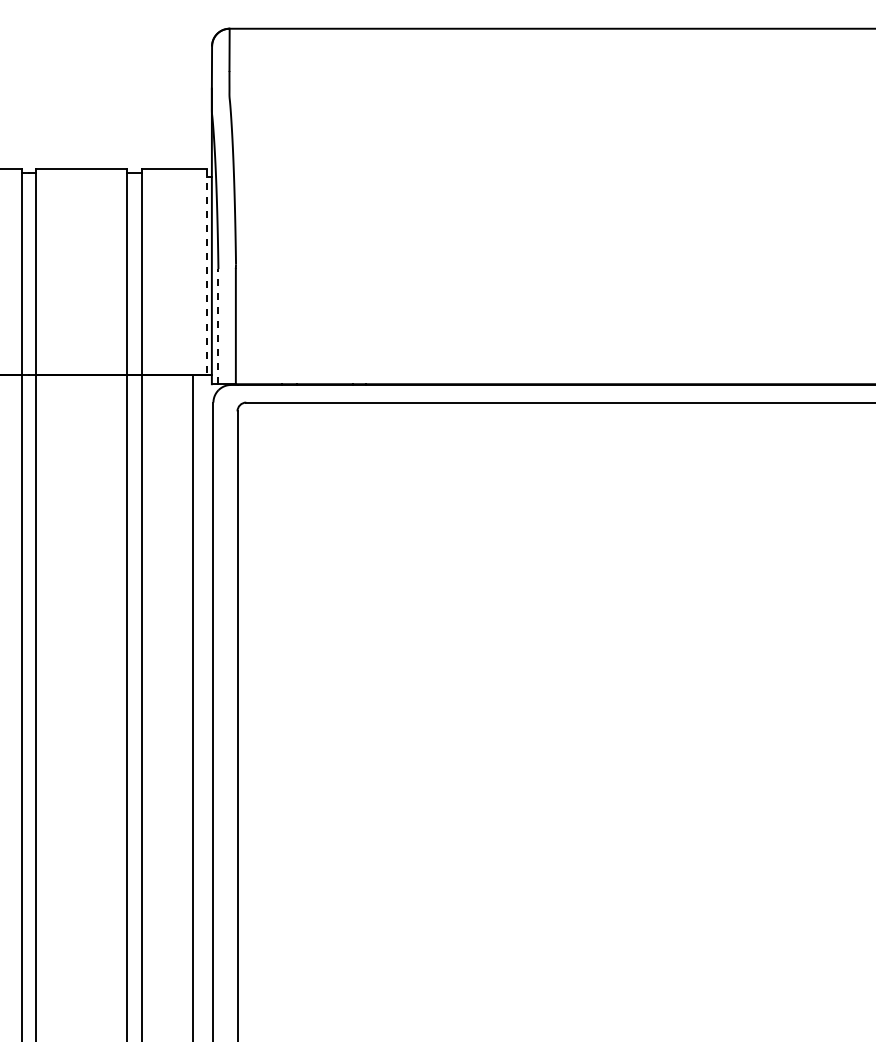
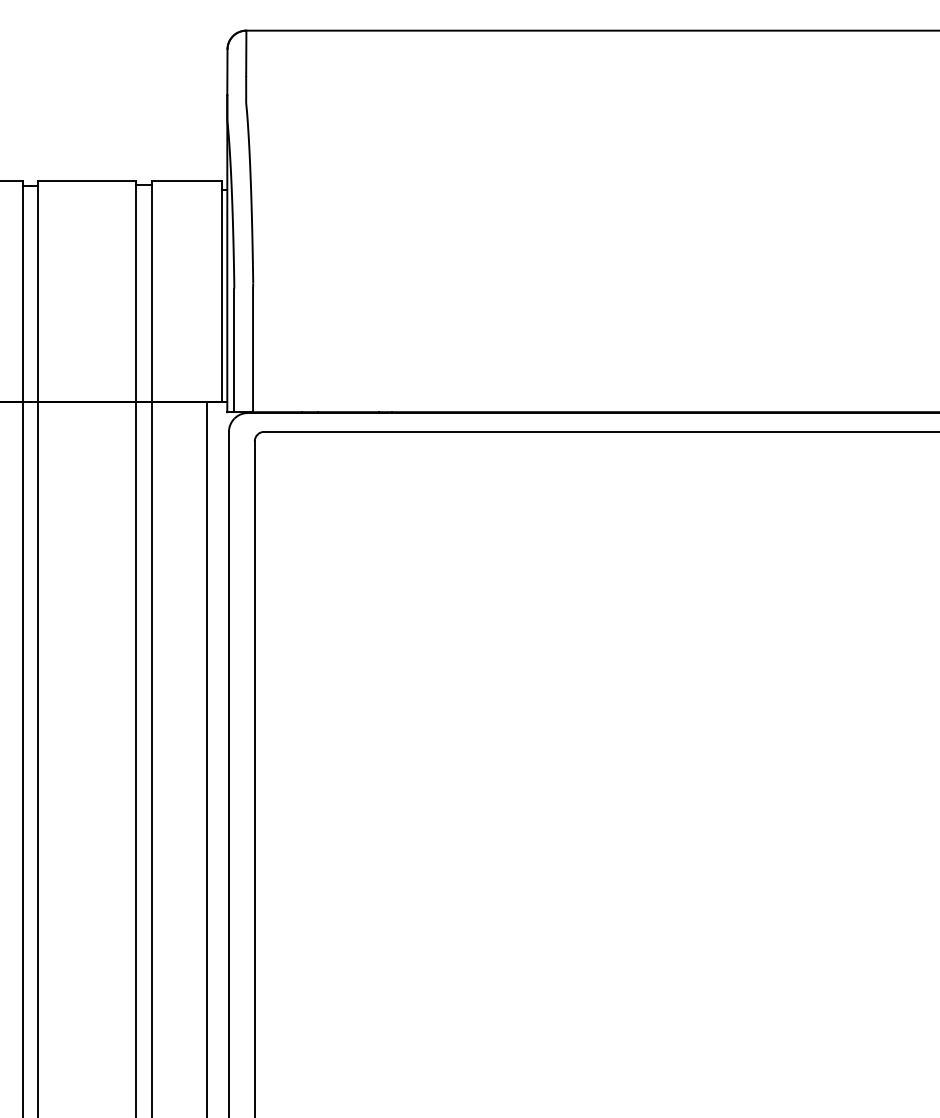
line: (206, 271) -> (221, 291), dashed -> solid
line: (218, 326) -> (234, 350), dashed -> solid

